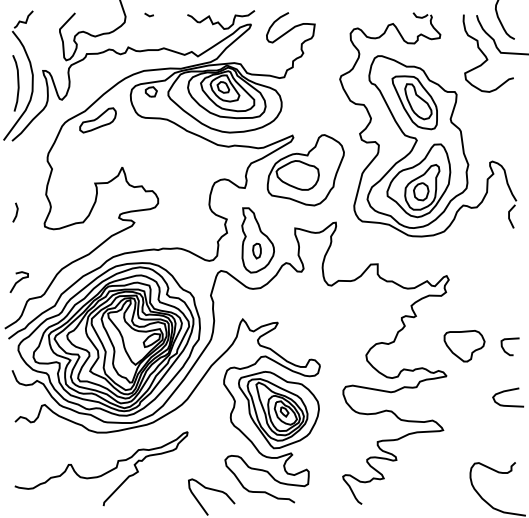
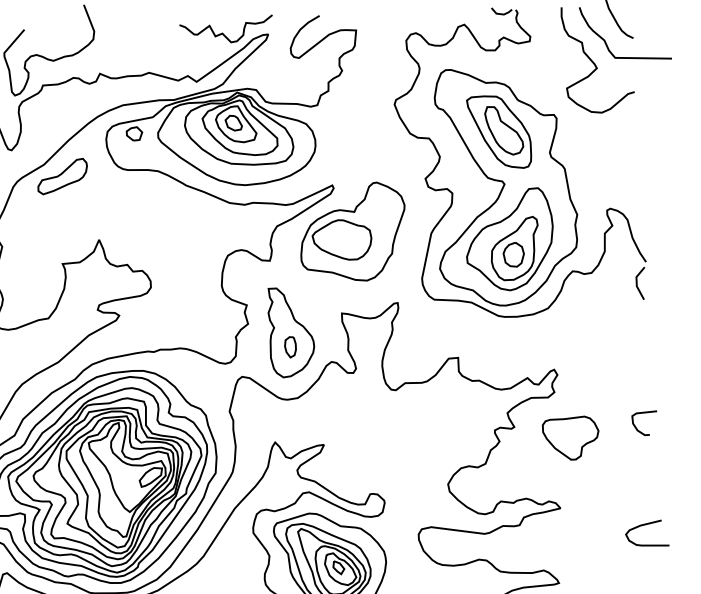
line: (148, 14) -> (125, 27), removed
part: (464, 346) -> (570, 438), moved
curve: (504, 348) -> (636, 426), moved

